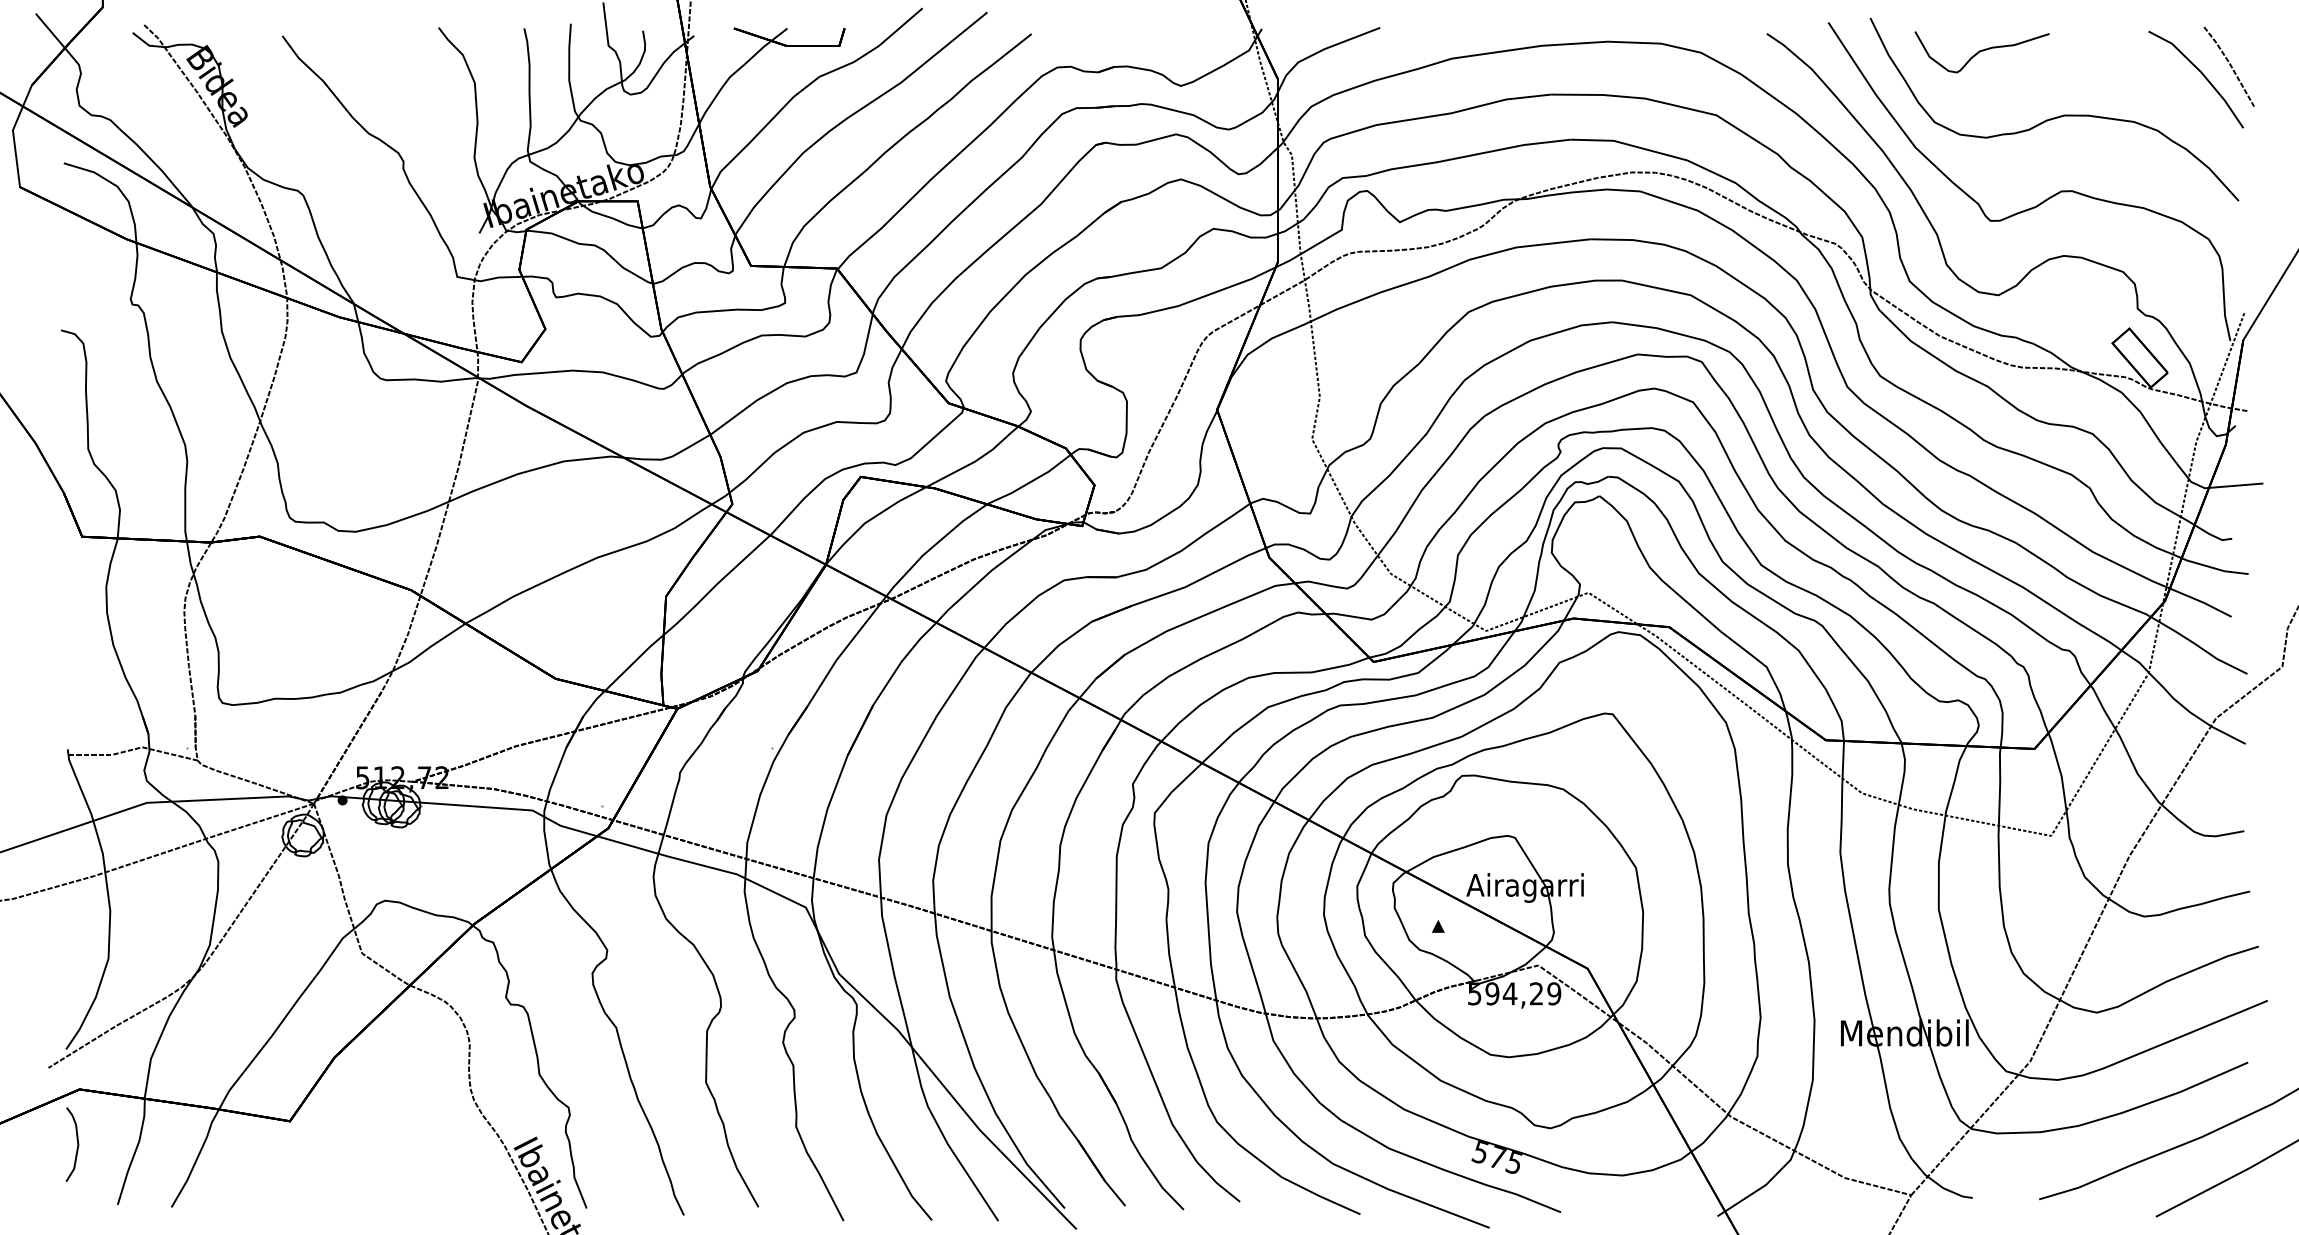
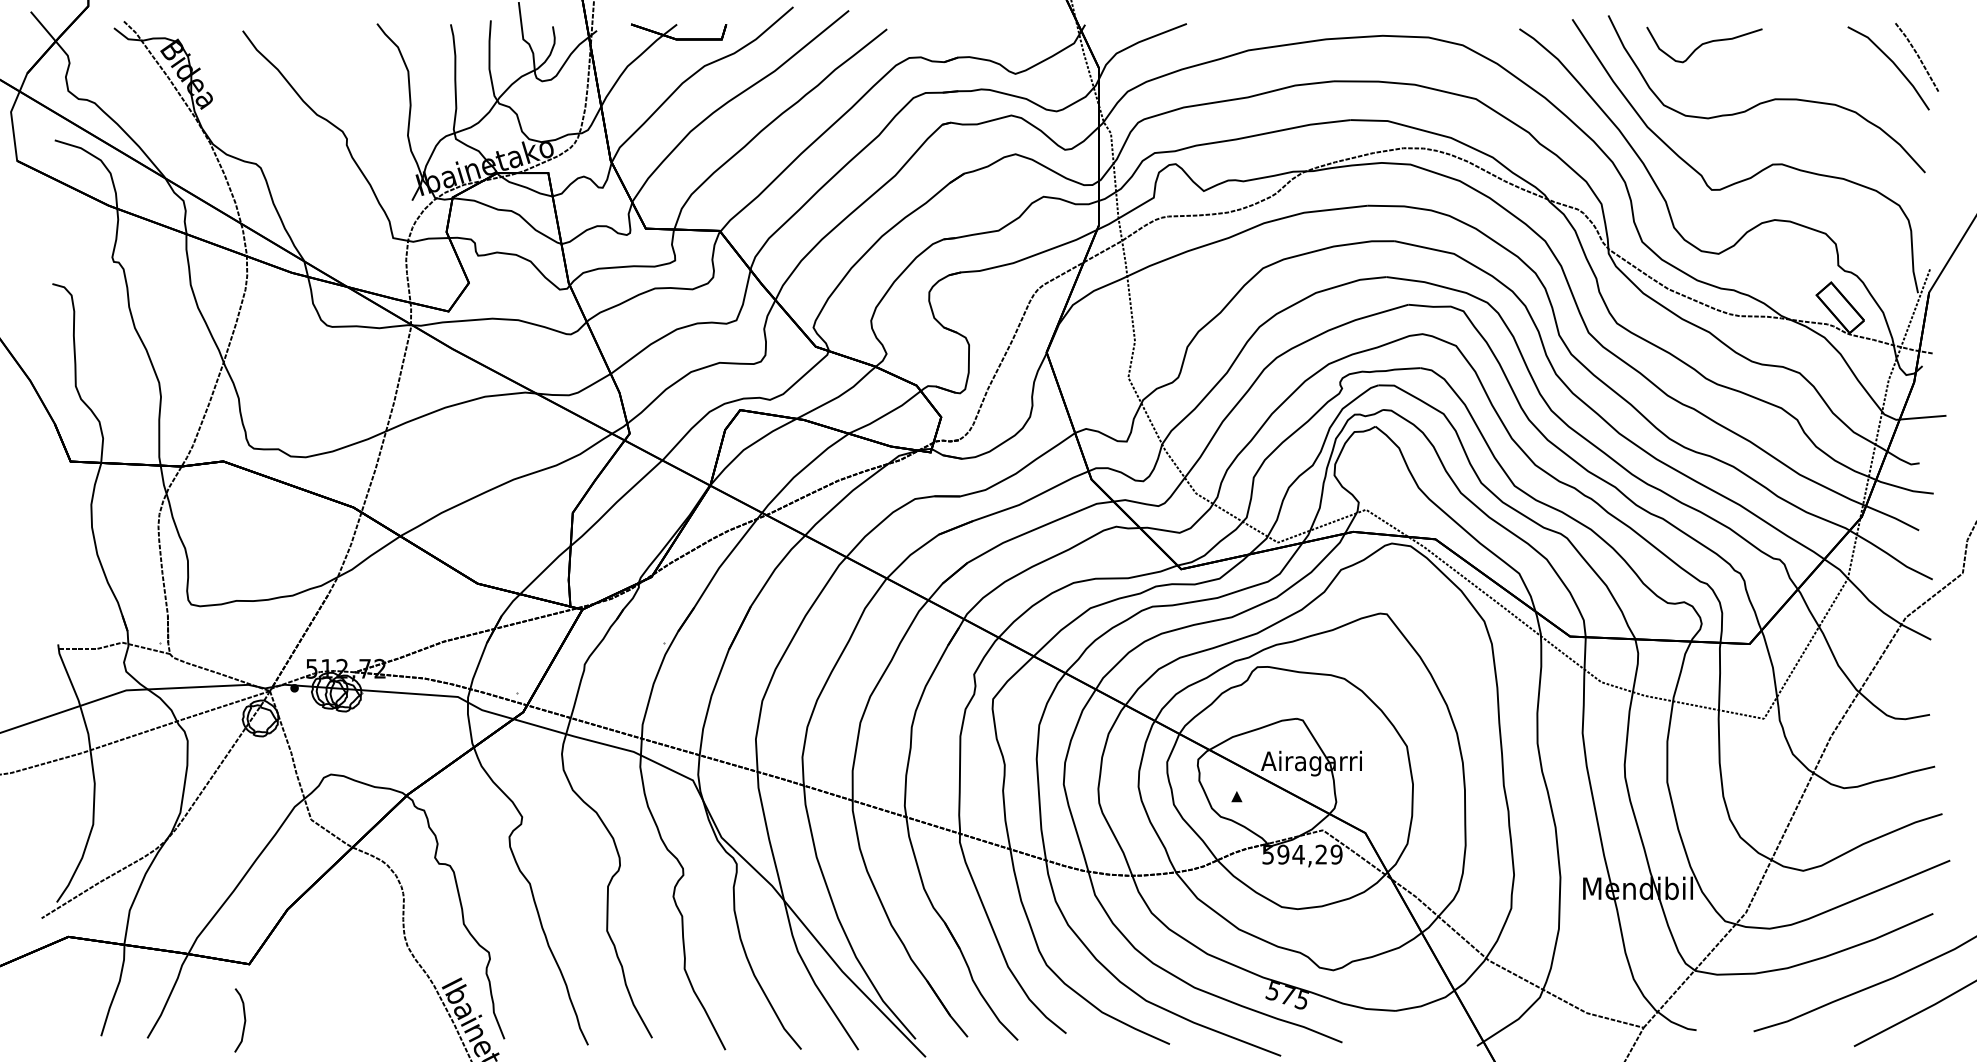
curve: (77, 1144) -> (244, 1020), moved

